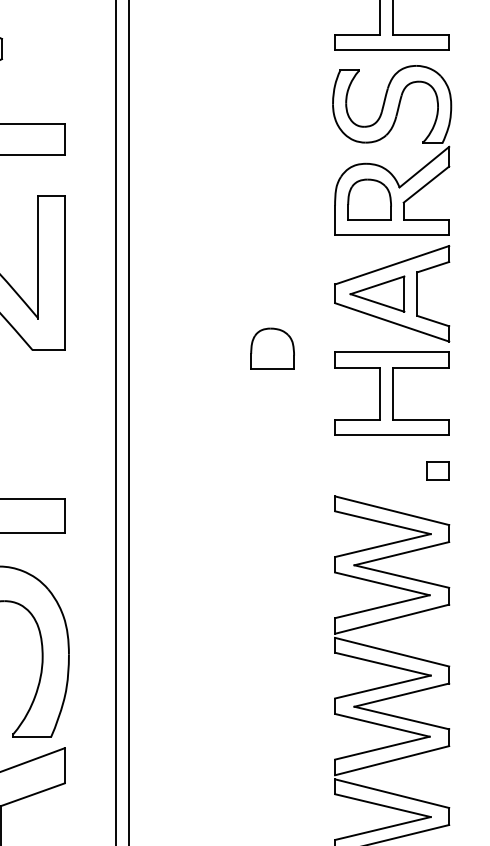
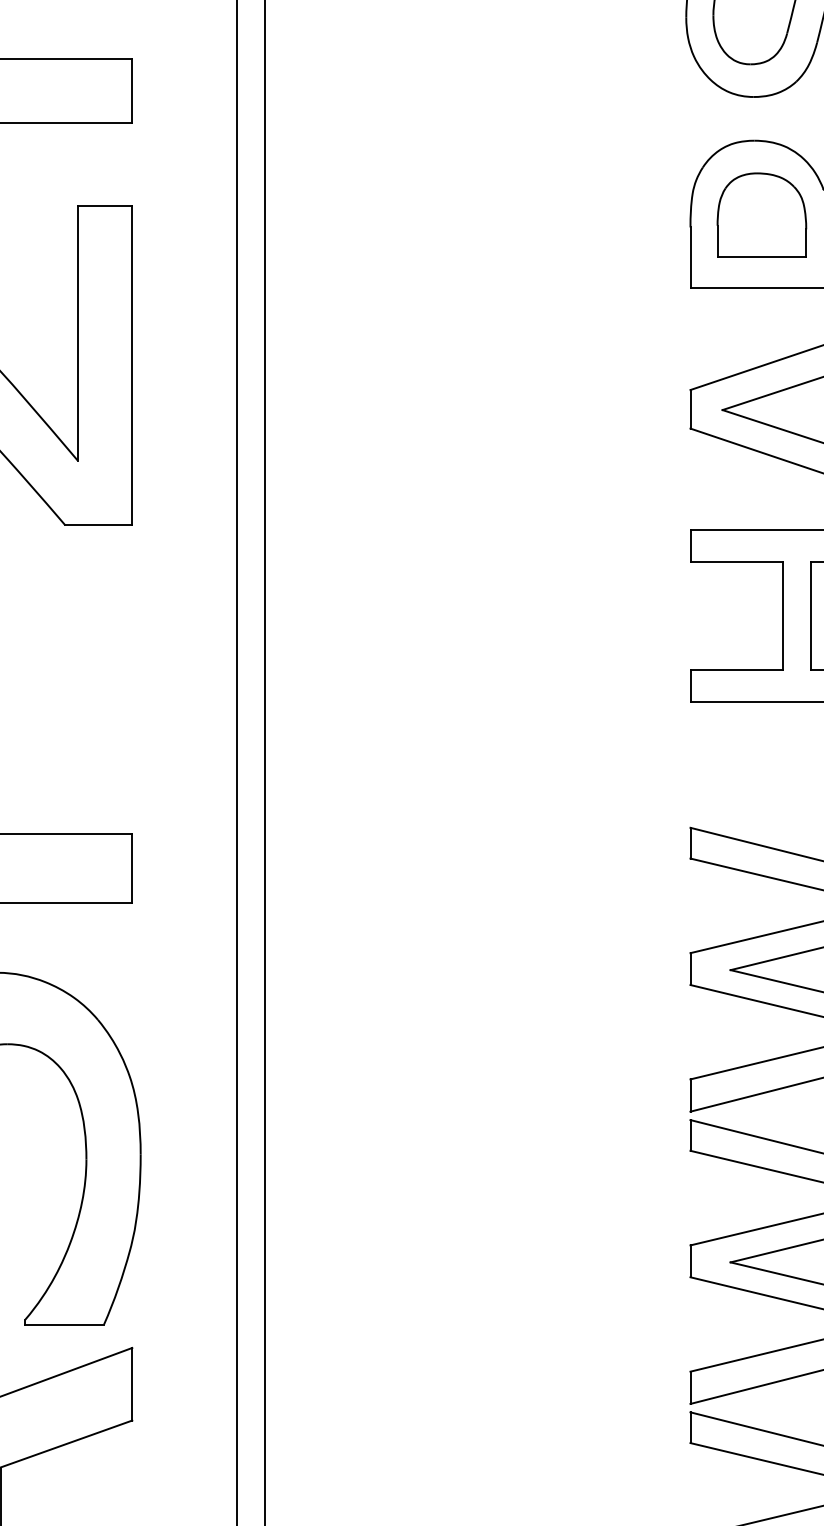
part: (272, 348) -> (561, 522), removed

